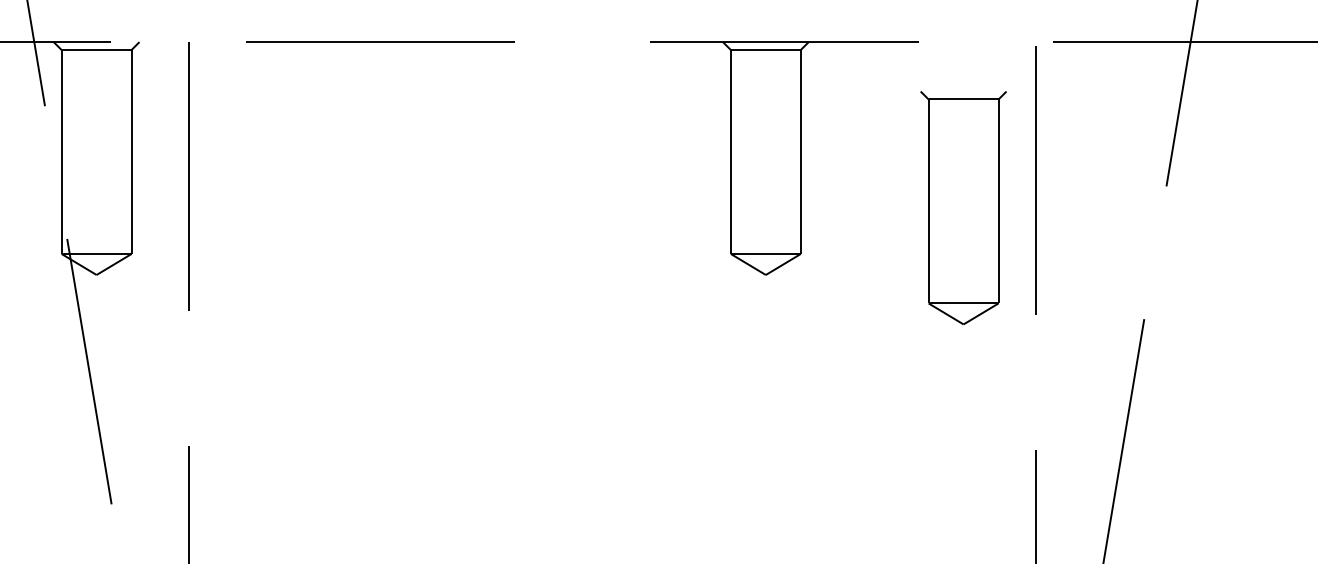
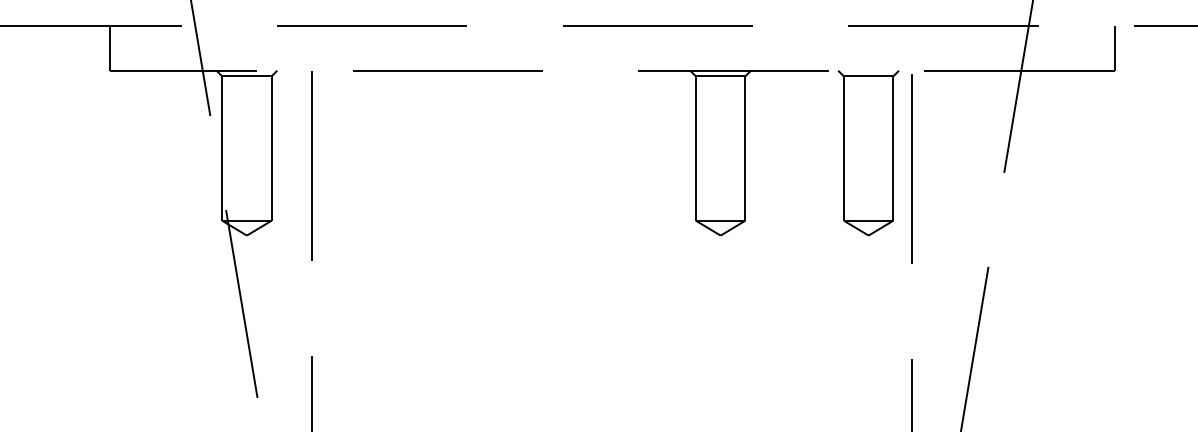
part: (963, 208) -> (868, 153), moved

